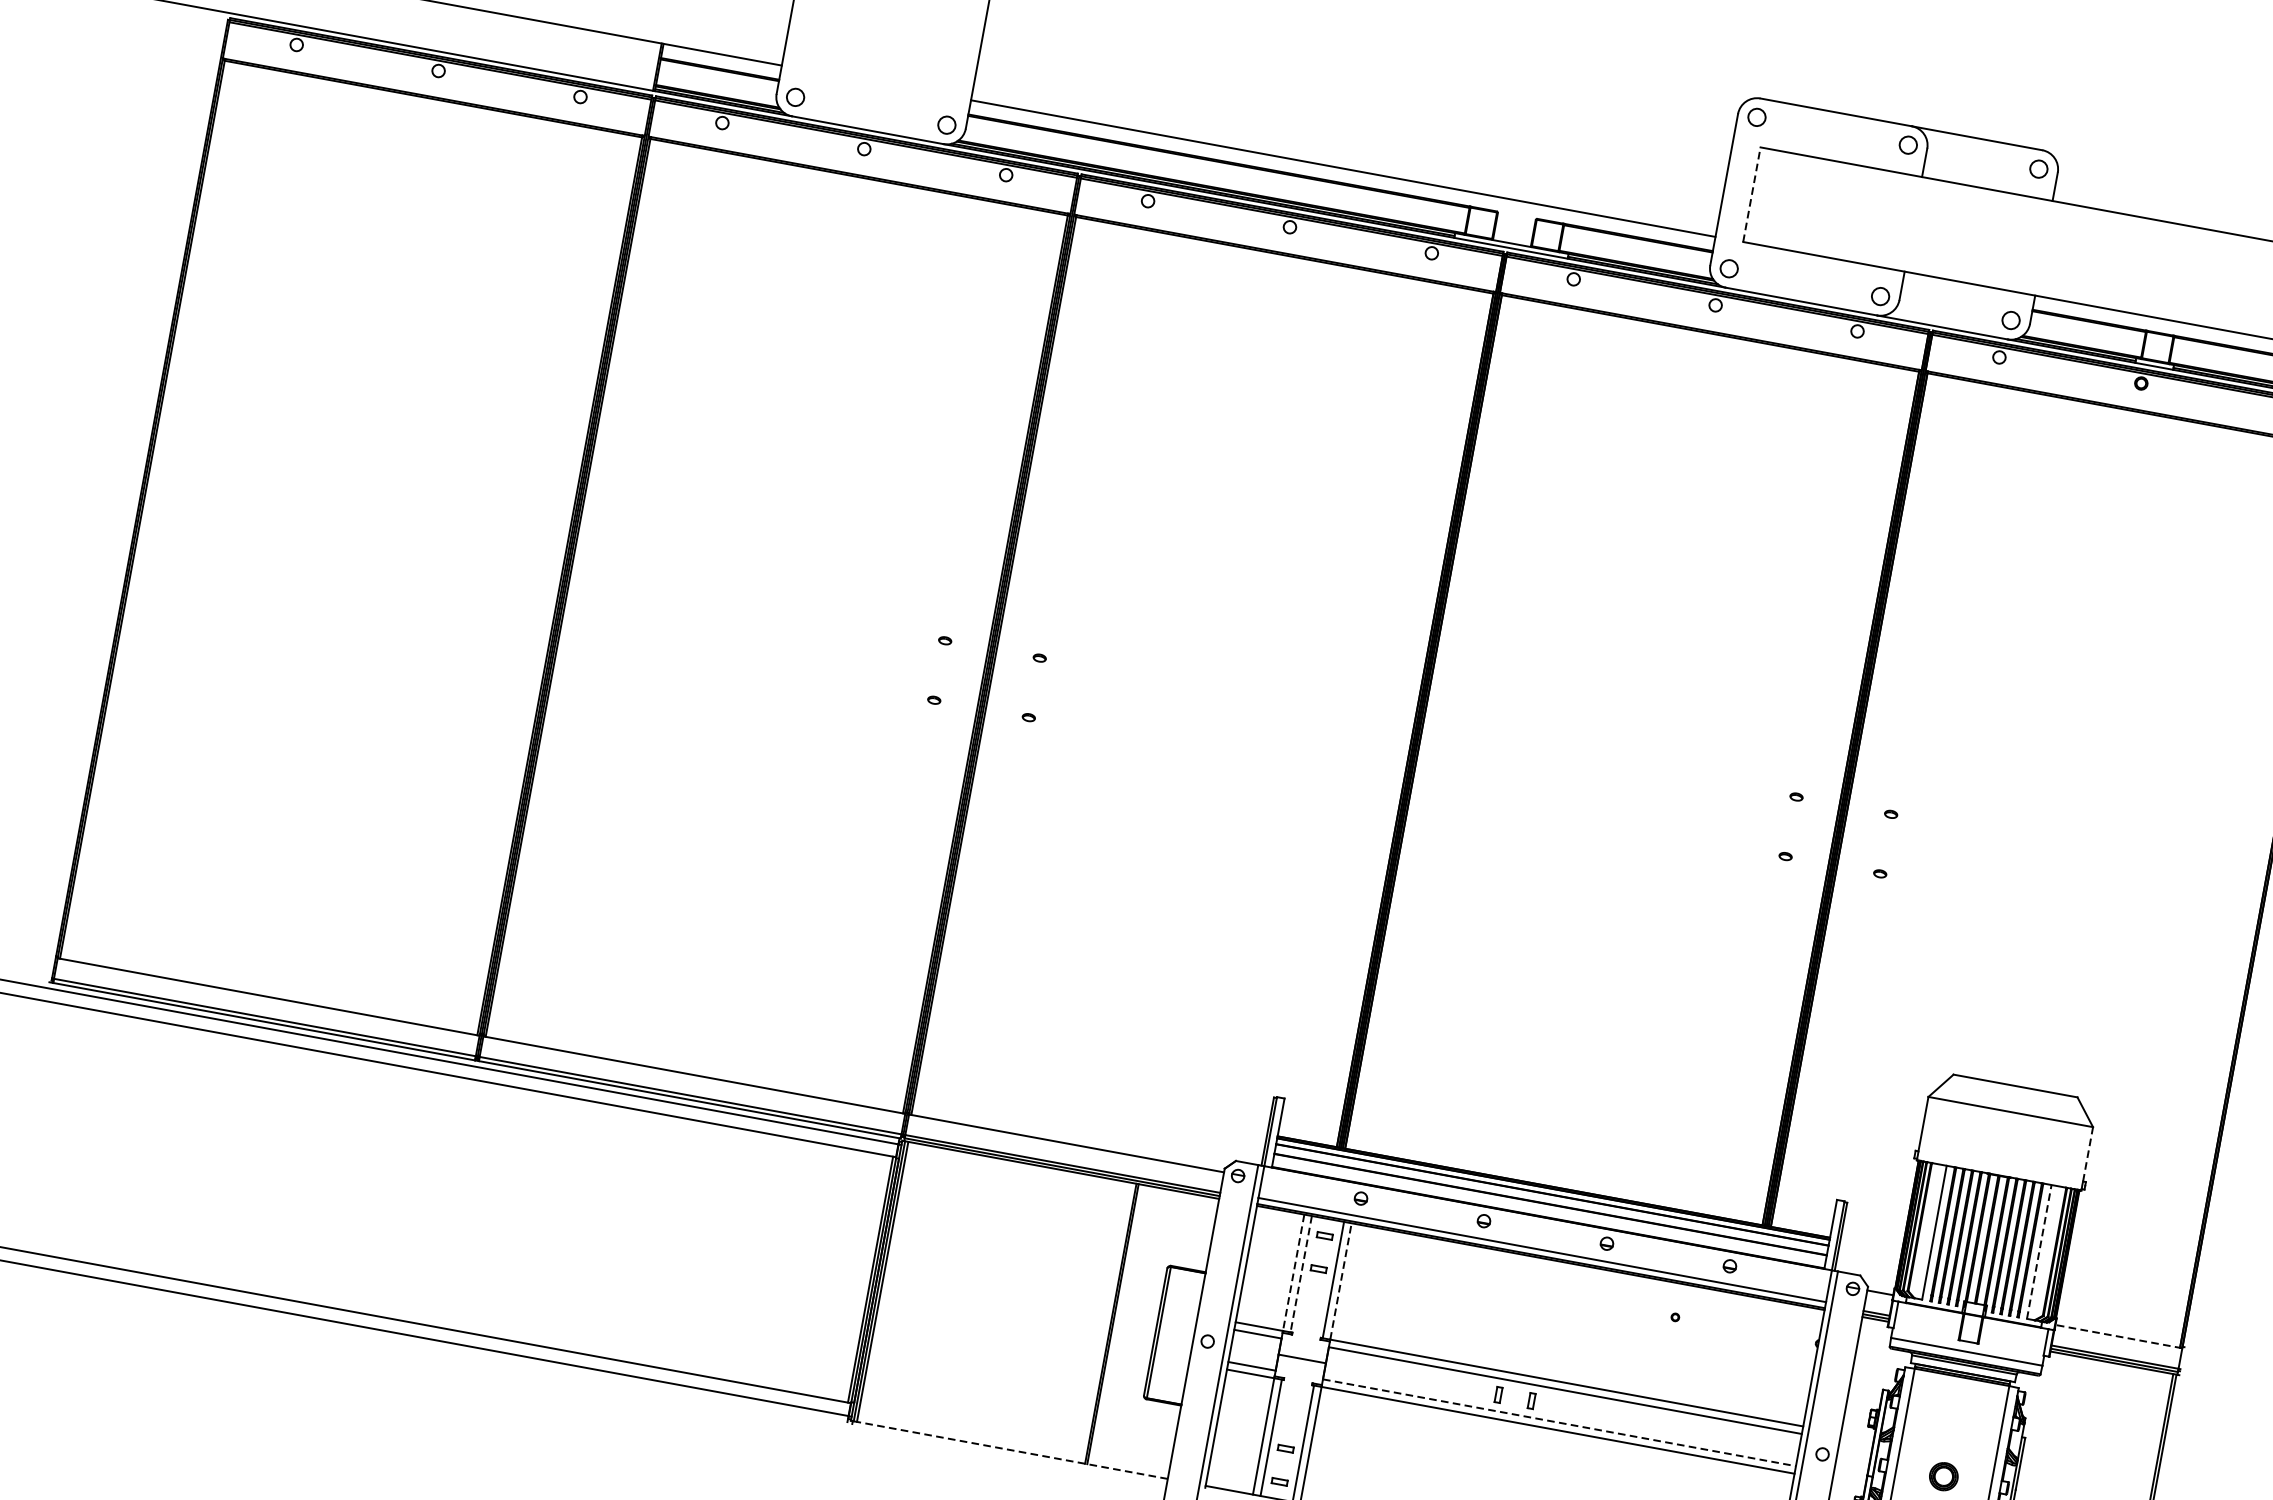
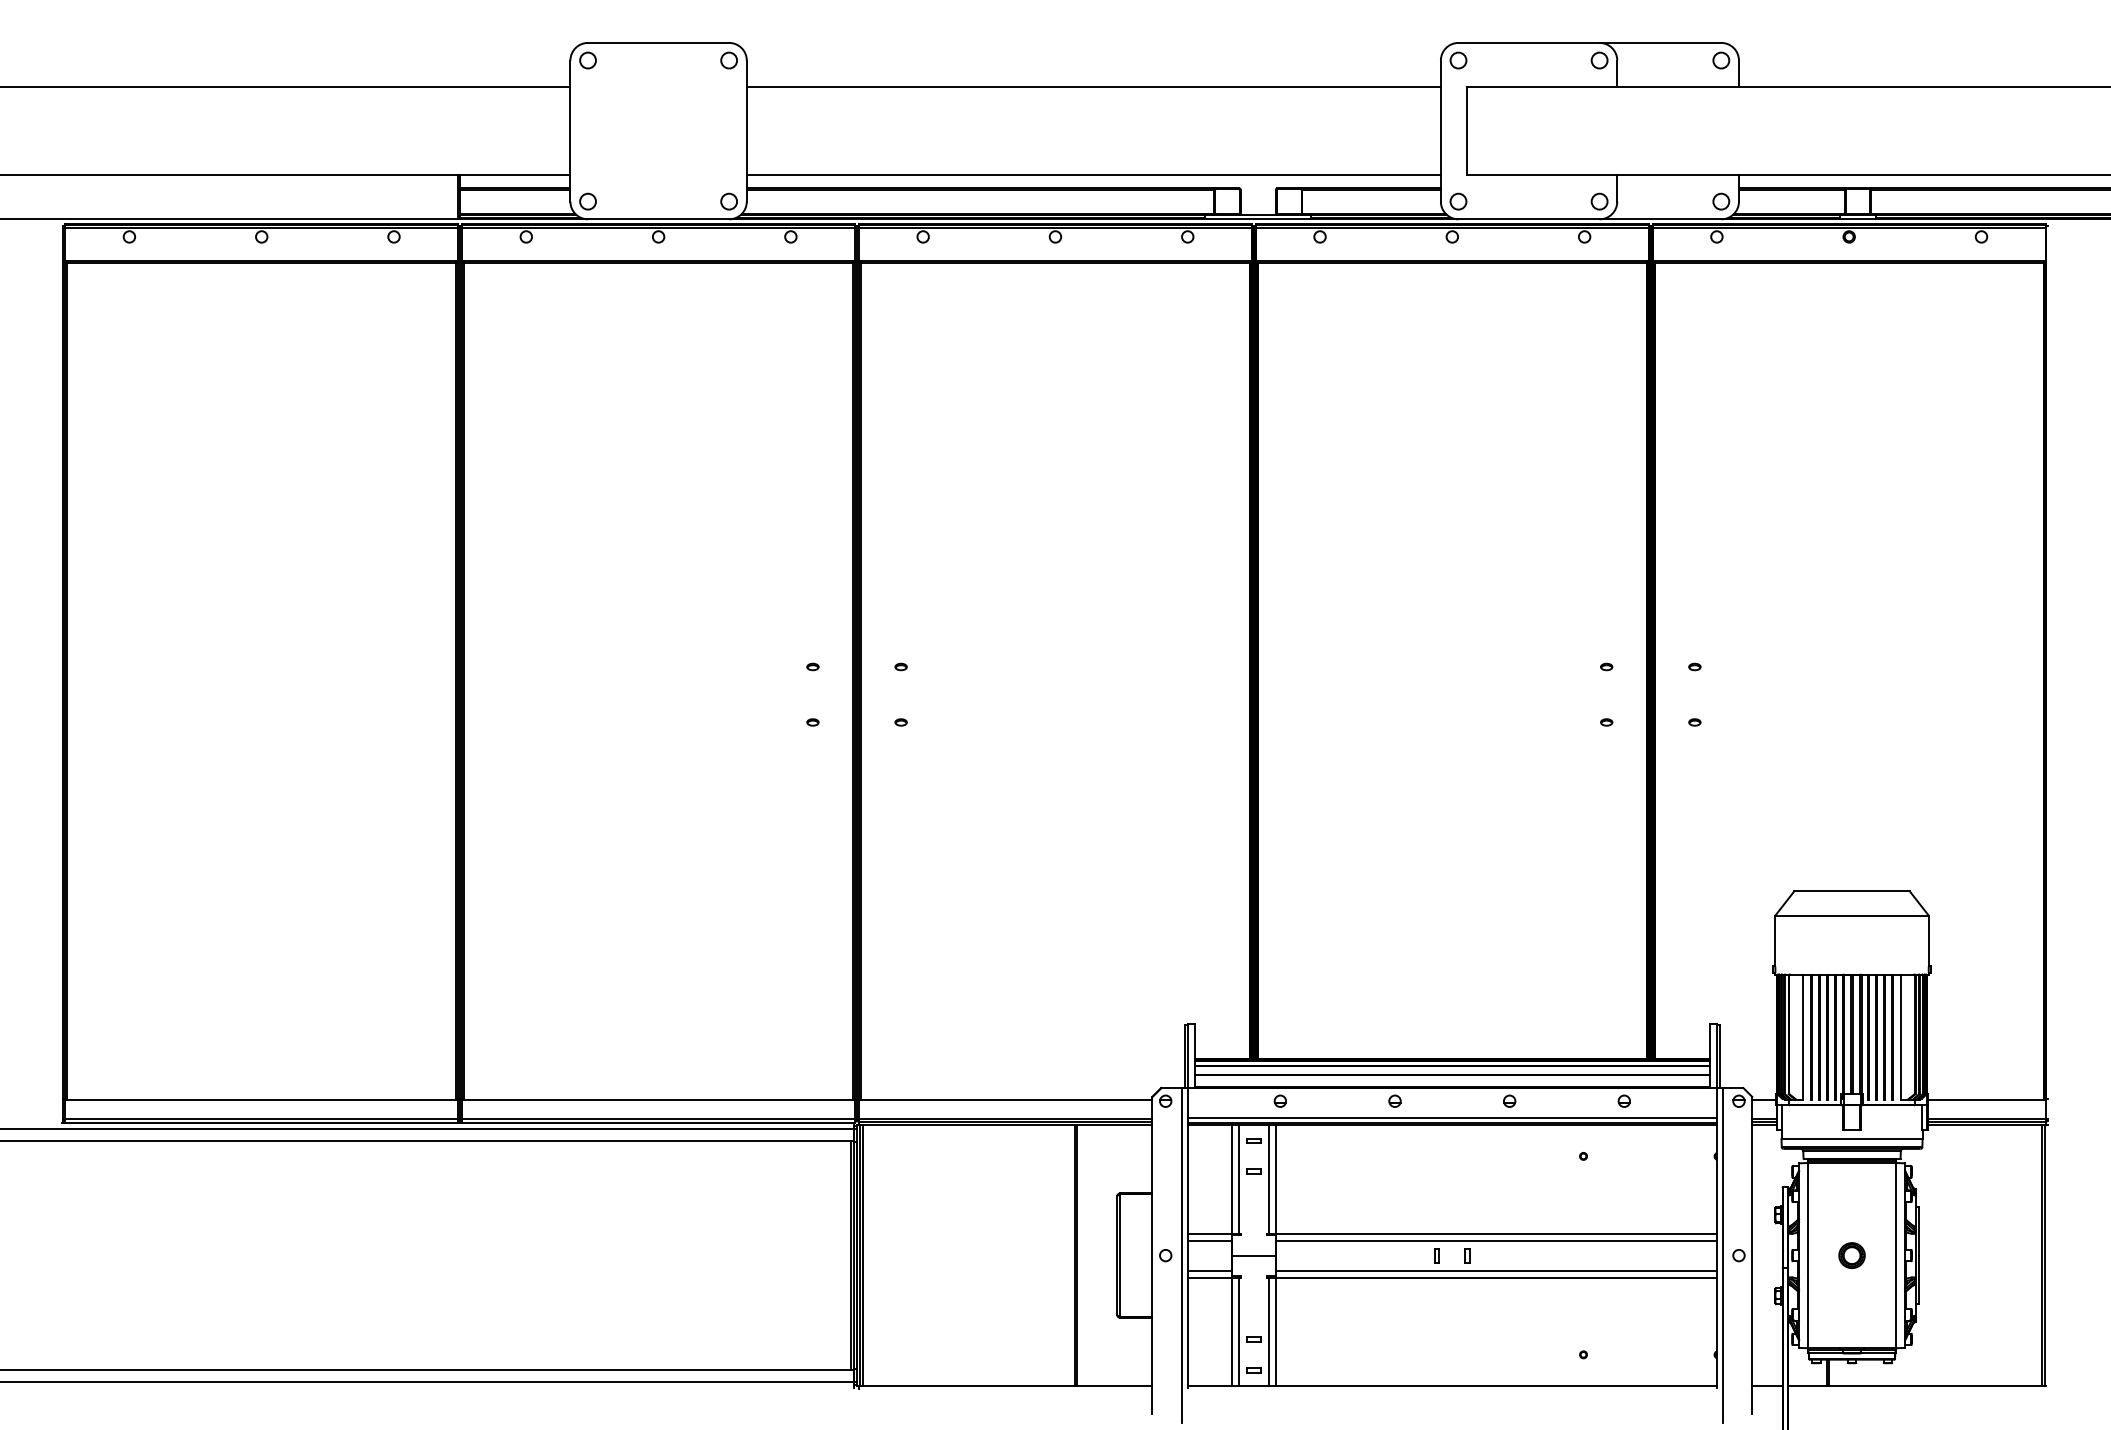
line: (1360, 74) -> (1093, 87), added
line: (1751, 194) -> (1466, 130), dashed -> solid
line: (2087, 1153) -> (1928, 940), dashed -> solid
line: (2038, 1251) -> (1900, 1036), dashed -> solid
line: (1293, 1272) -> (1231, 1179), dashed -> solid
line: (1300, 1274) -> (1238, 1179), dashed -> solid
line: (1340, 1280) -> (1275, 1178), dashed -> solid
line: (2118, 1336) -> (1986, 1100), dashed -> solid
line: (1559, 1422) -> (1496, 1270), dashed -> solid
line: (1010, 1450) -> (1005, 1386), dashed -> solid

